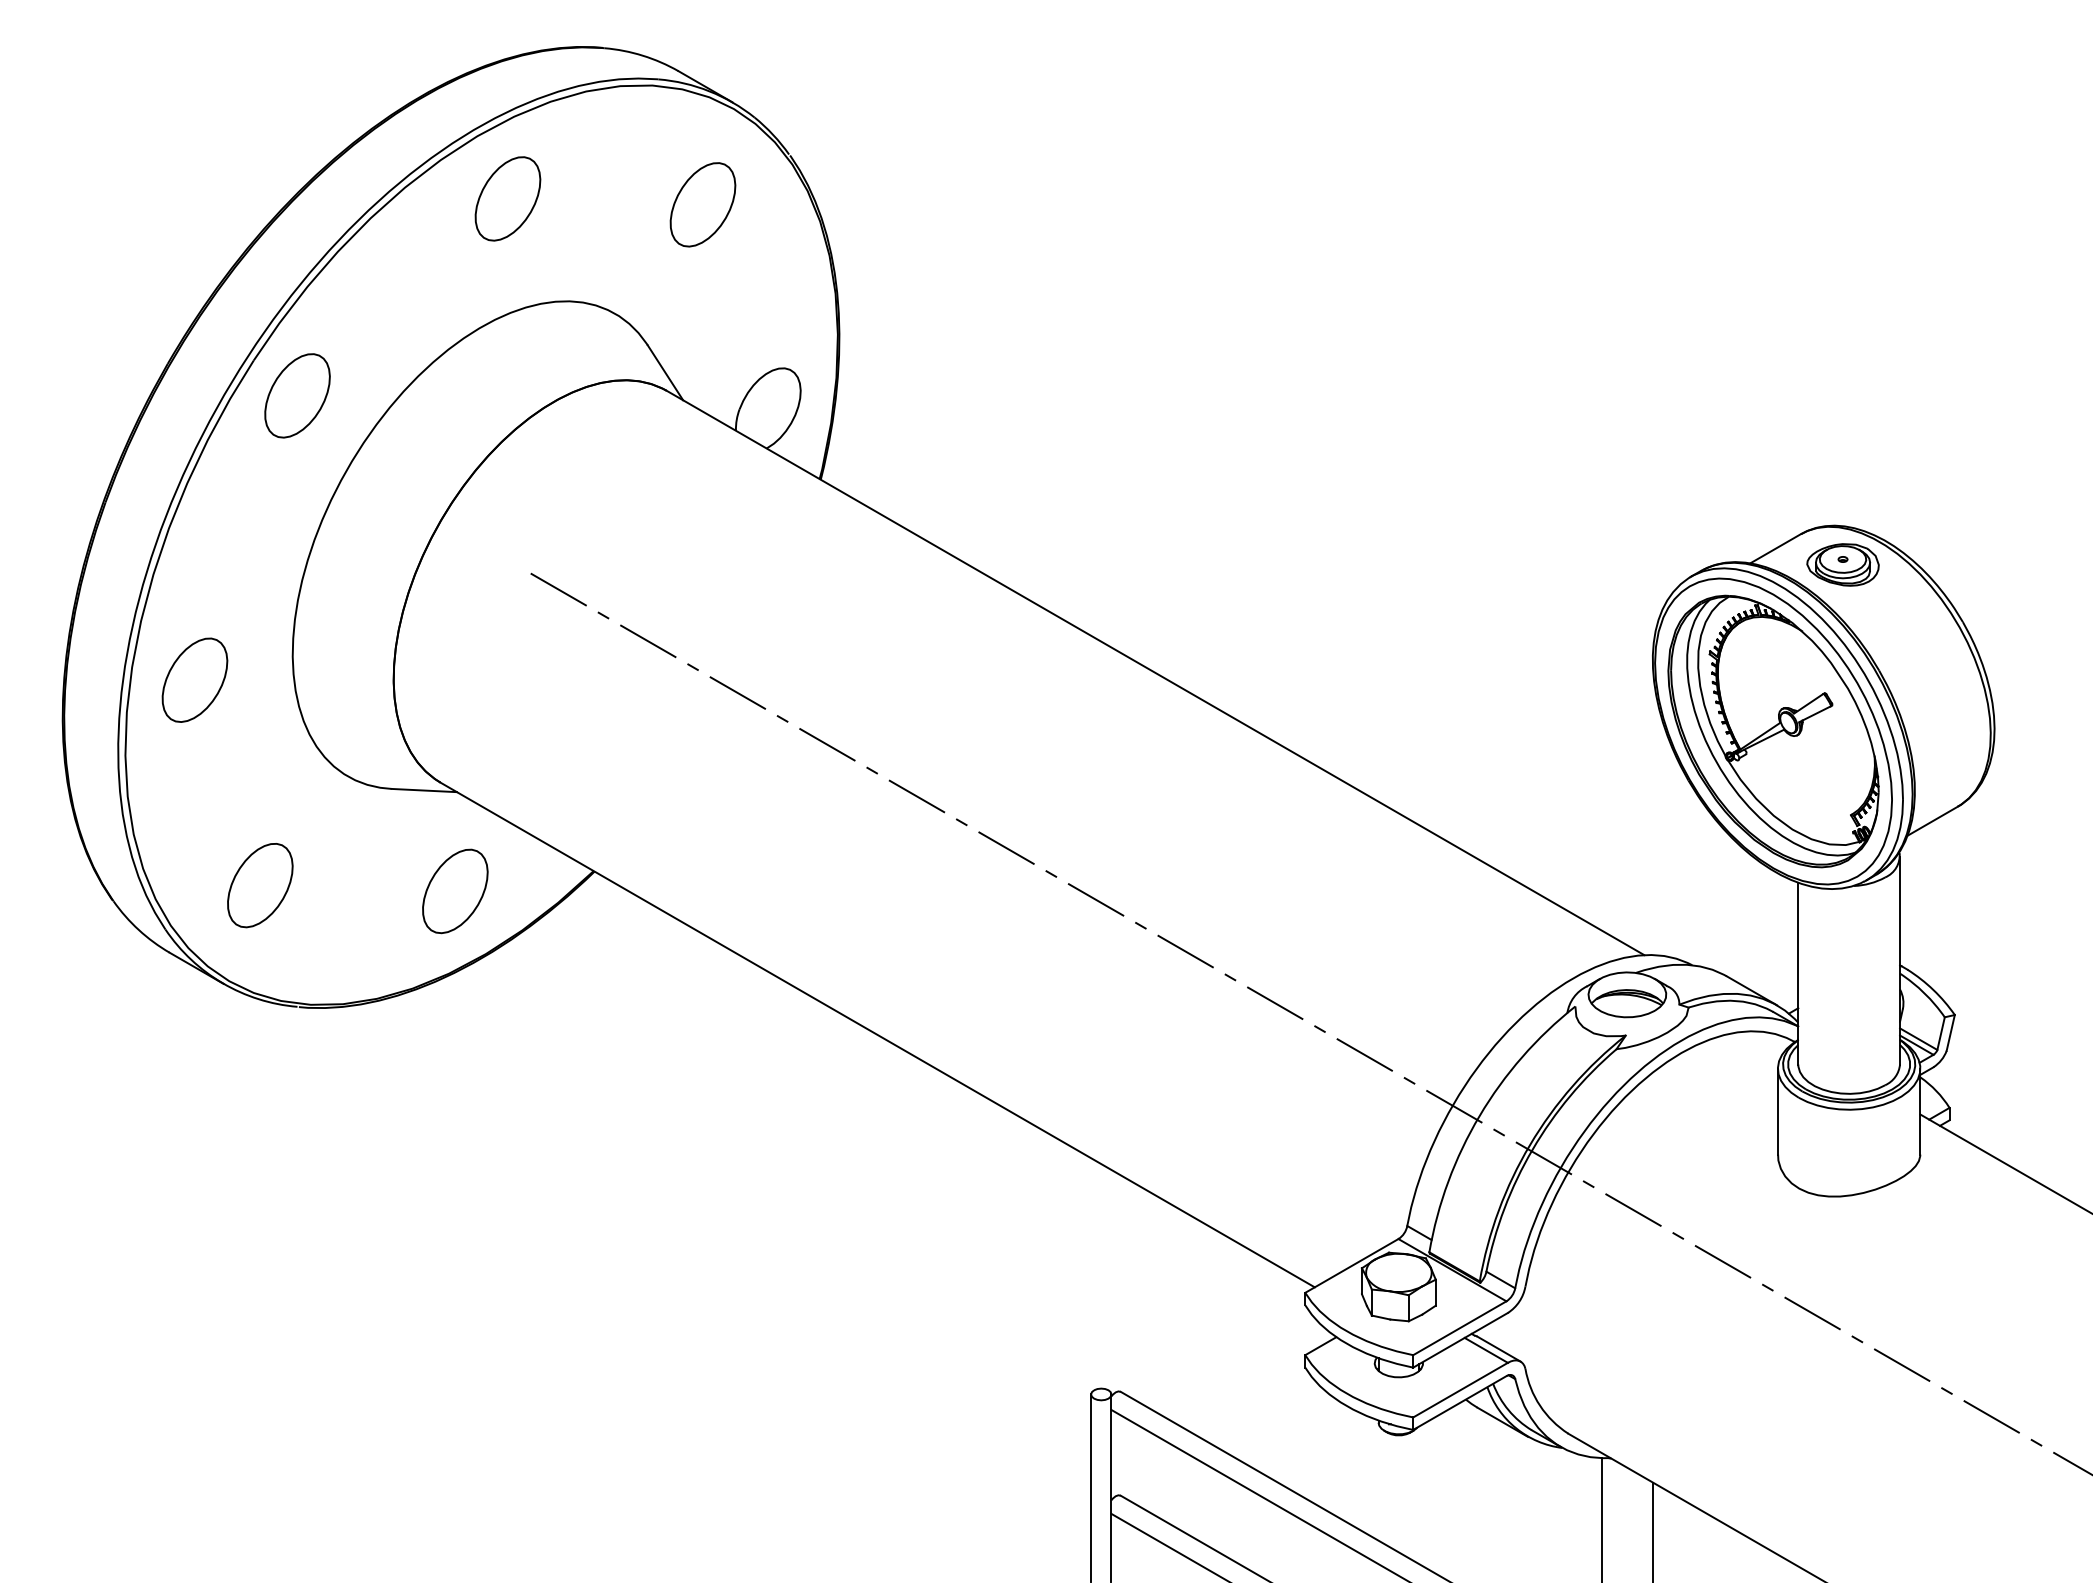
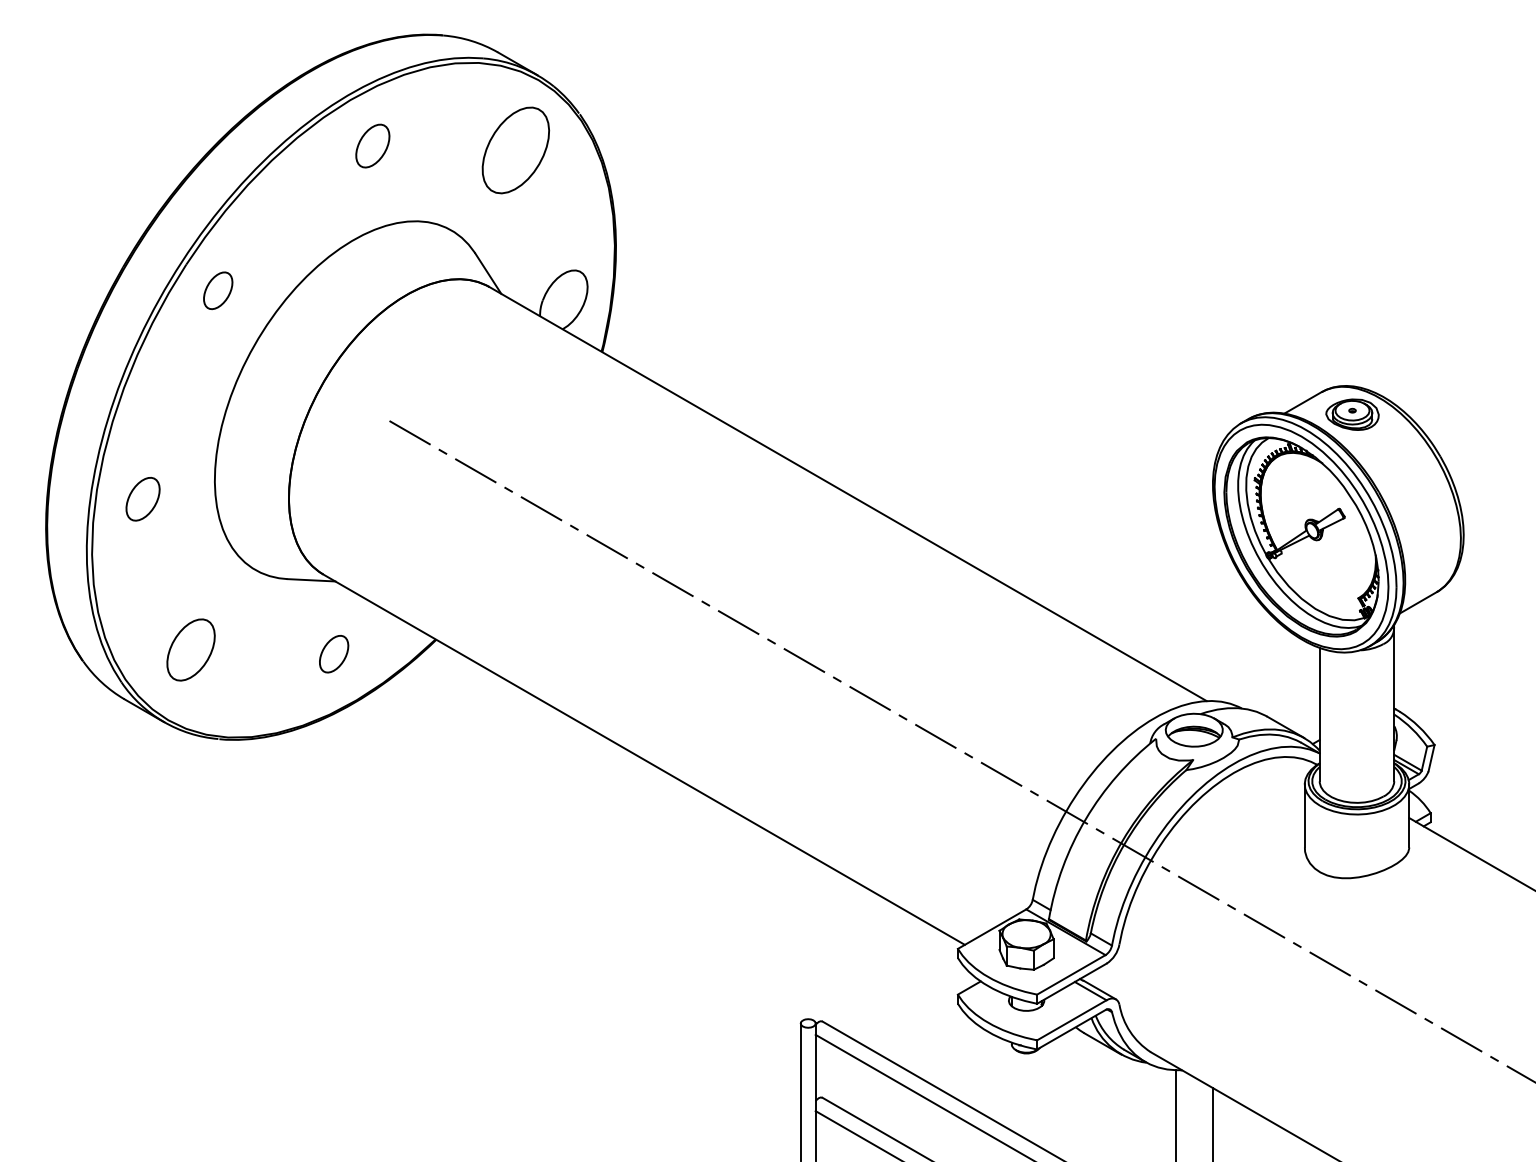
part: (507, 198) -> (372, 145), size x0.7
part: (702, 204) -> (515, 150), size x1.4
part: (296, 395) -> (217, 290), size x0.6
part: (194, 679) -> (142, 498), size x0.7
part: (454, 890) -> (333, 653), size x0.6

